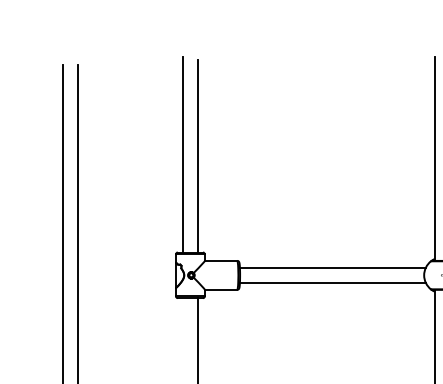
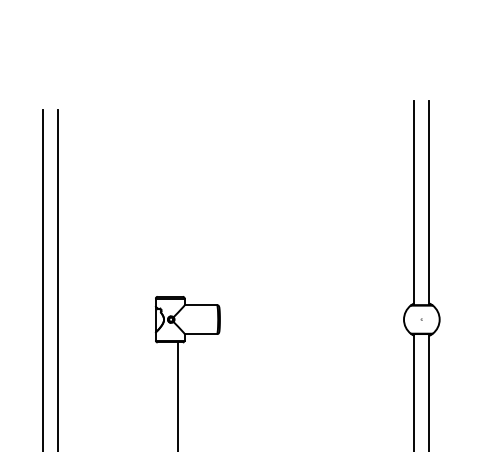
line: (182, 154) -> (162, 198), removed
line: (197, 156) -> (177, 200), removed
line: (332, 268) -> (312, 312), removed
line: (332, 283) -> (312, 327), removed

